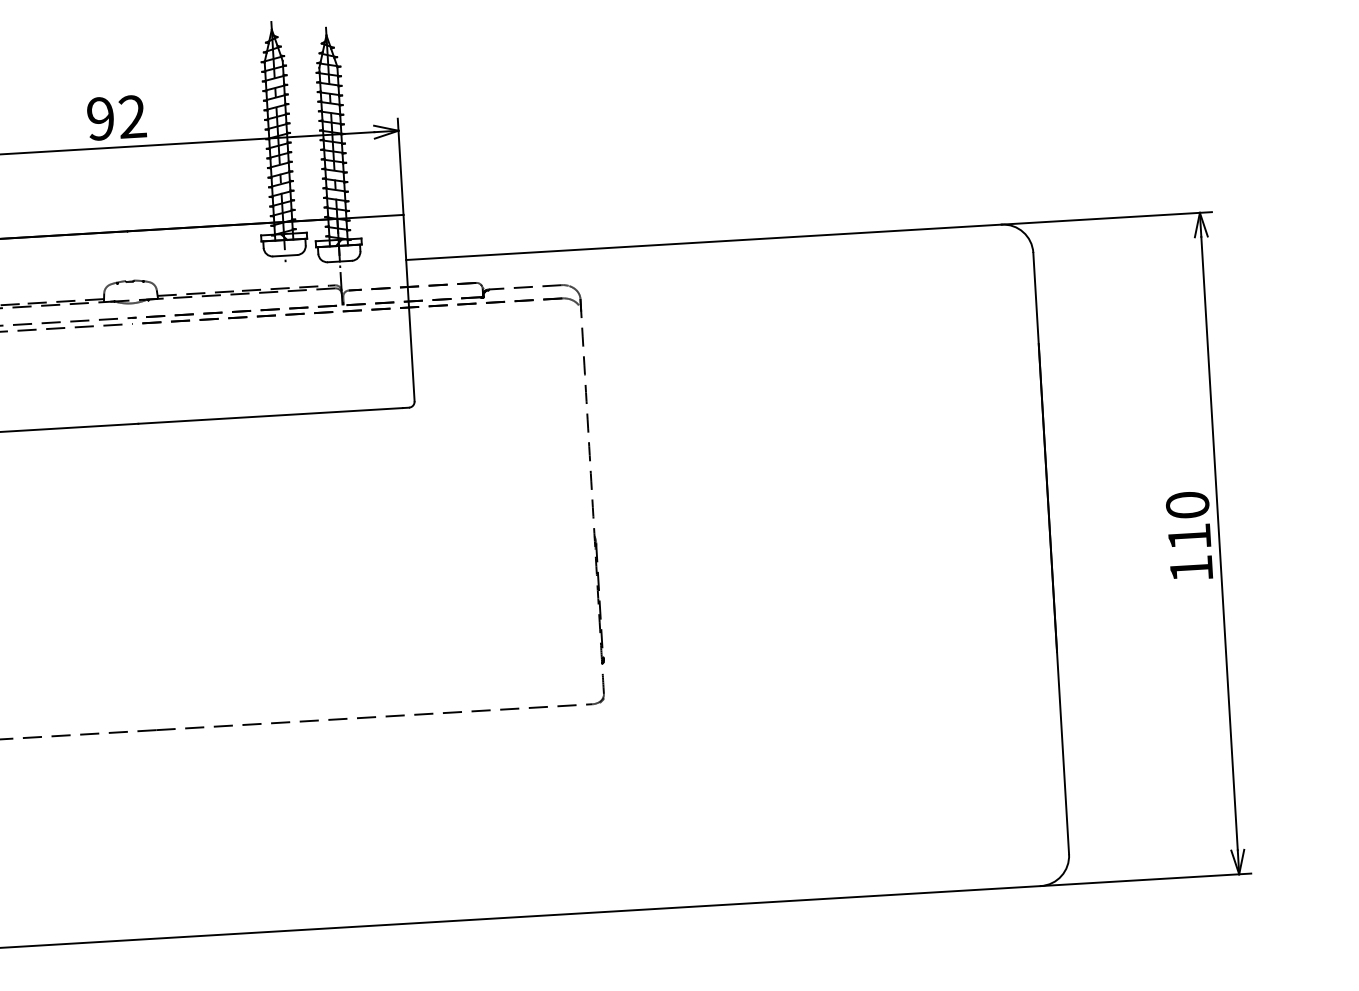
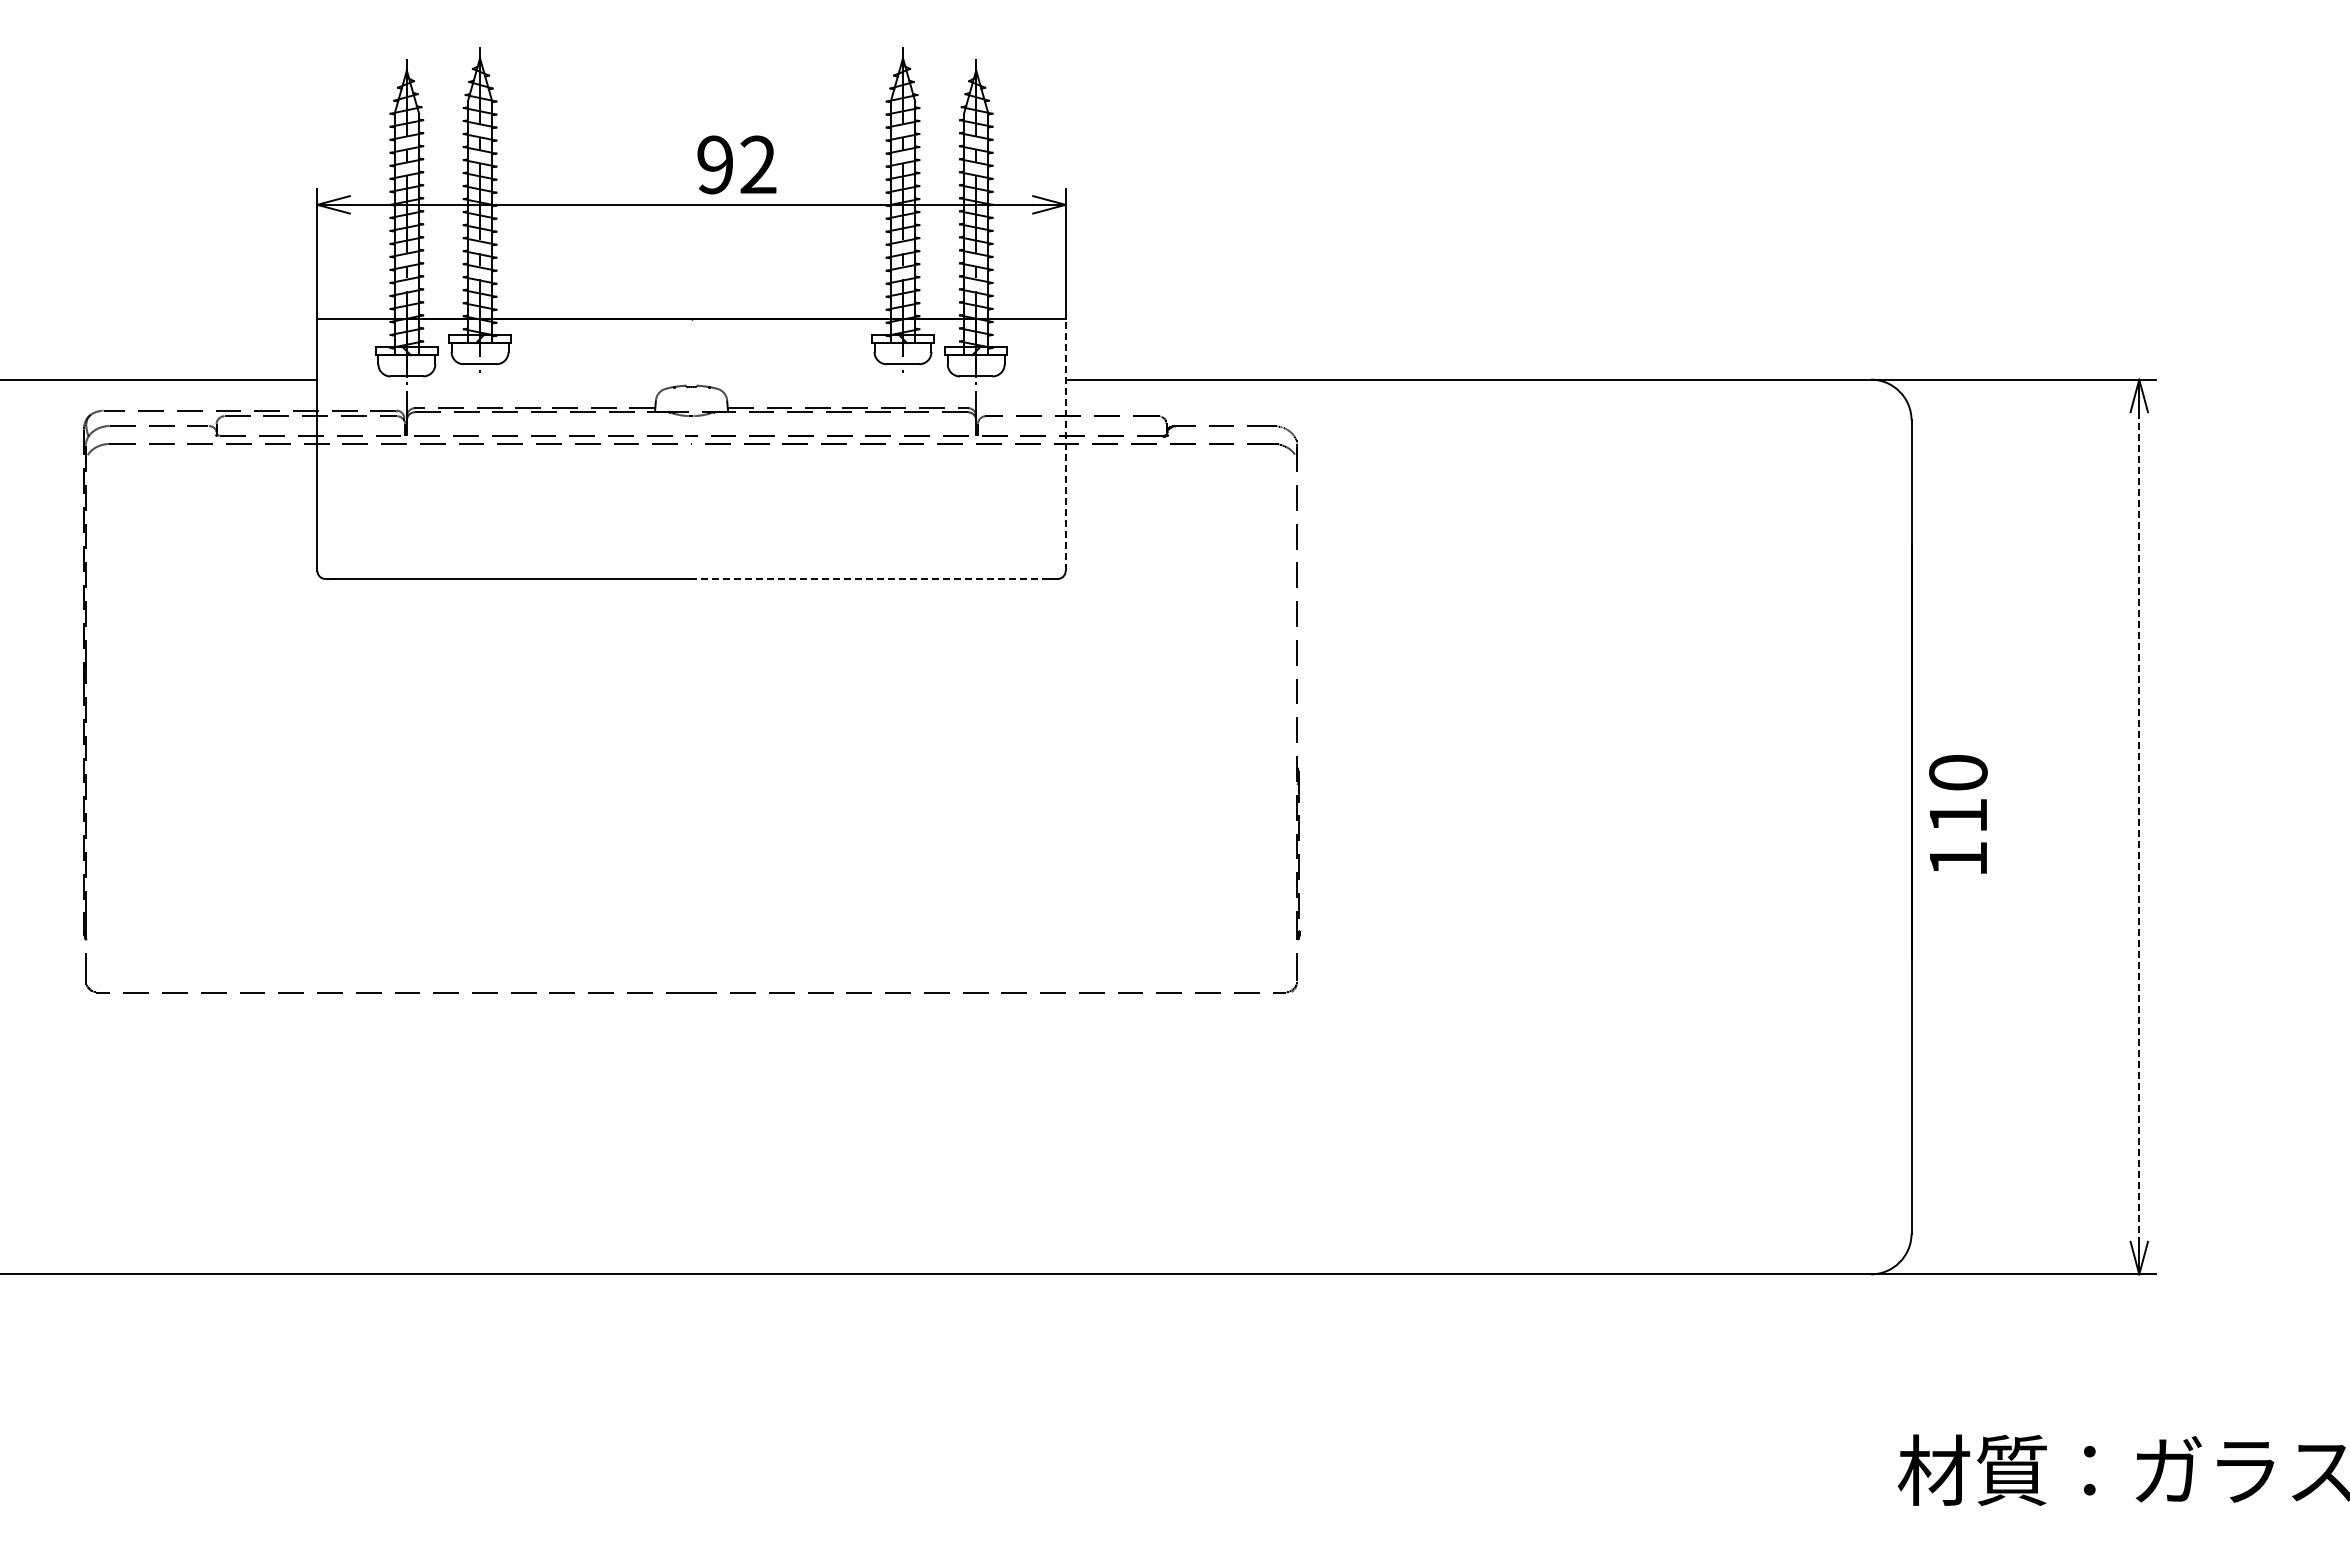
text: (116, 117) -> (736, 164), moved
line: (408, 307) -> (1065, 444), solid -> dashed
line: (270, 415) -> (870, 578), solid -> dashed
text: (1189, 536) -> (1958, 814), moved
line: (1219, 543) -> (2139, 827), solid -> dashed

